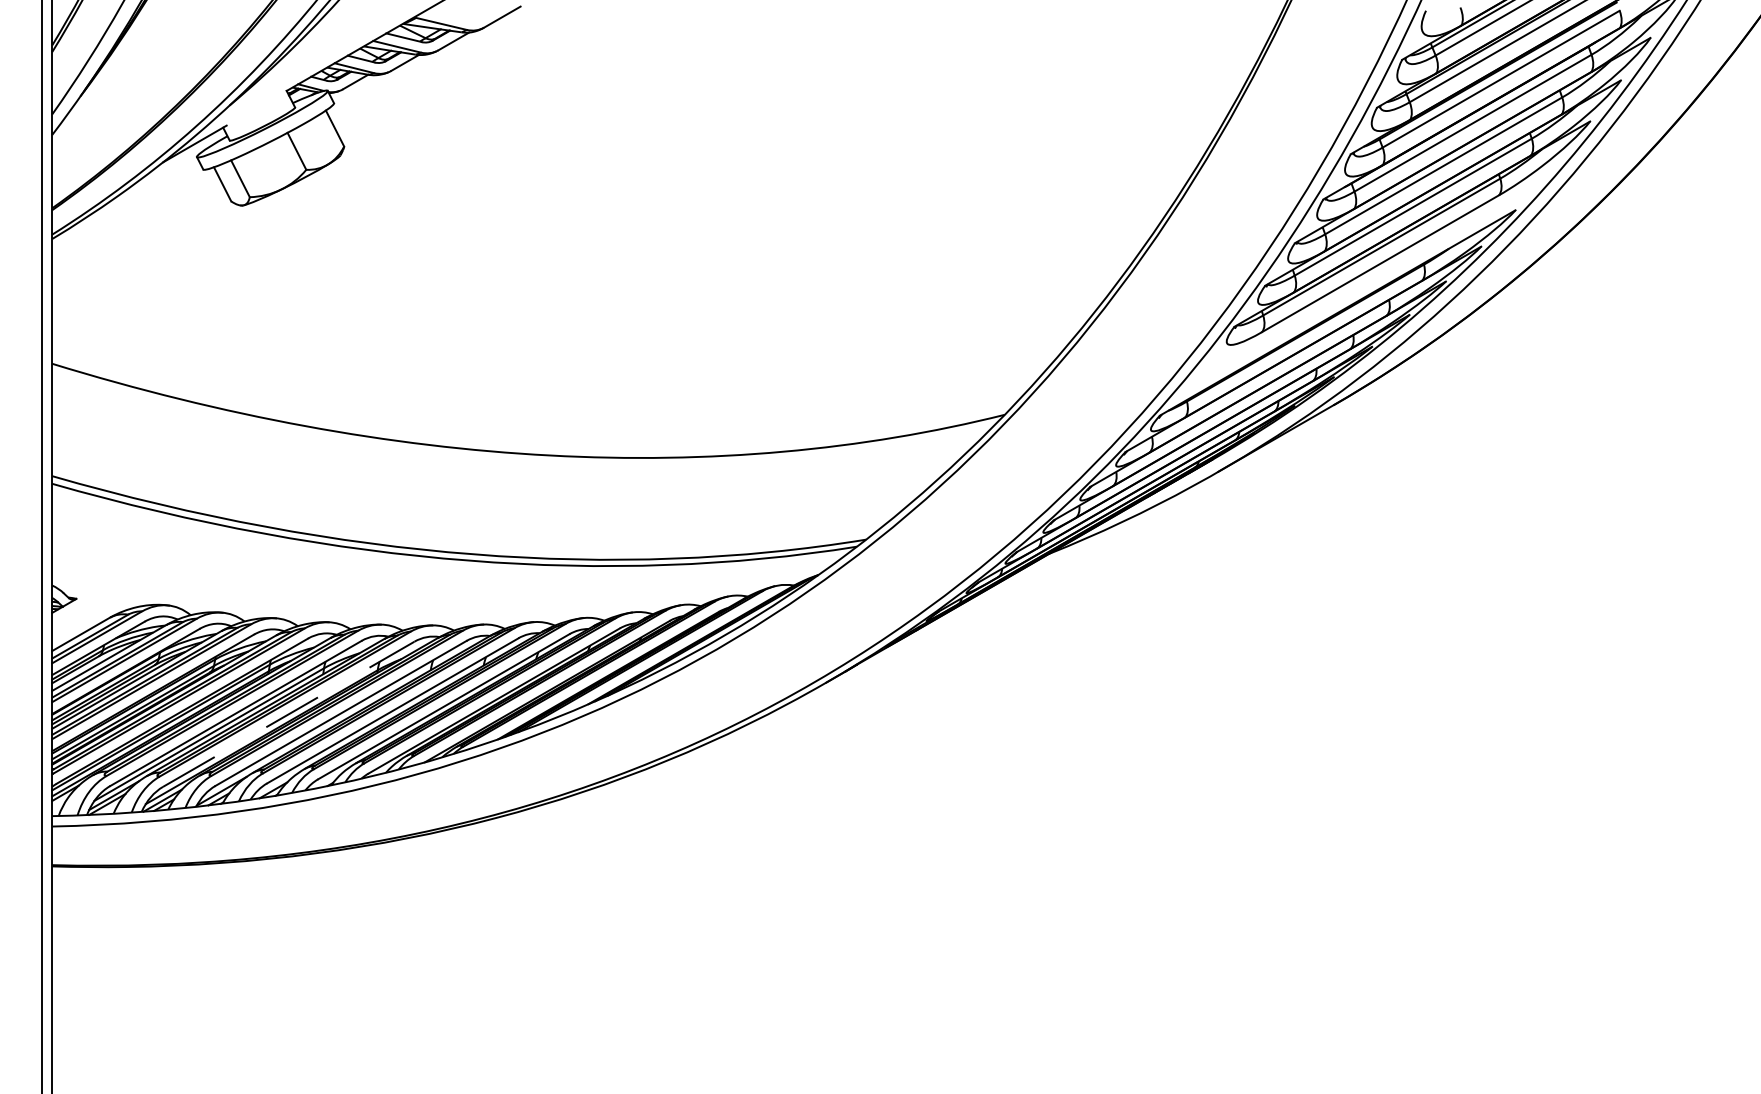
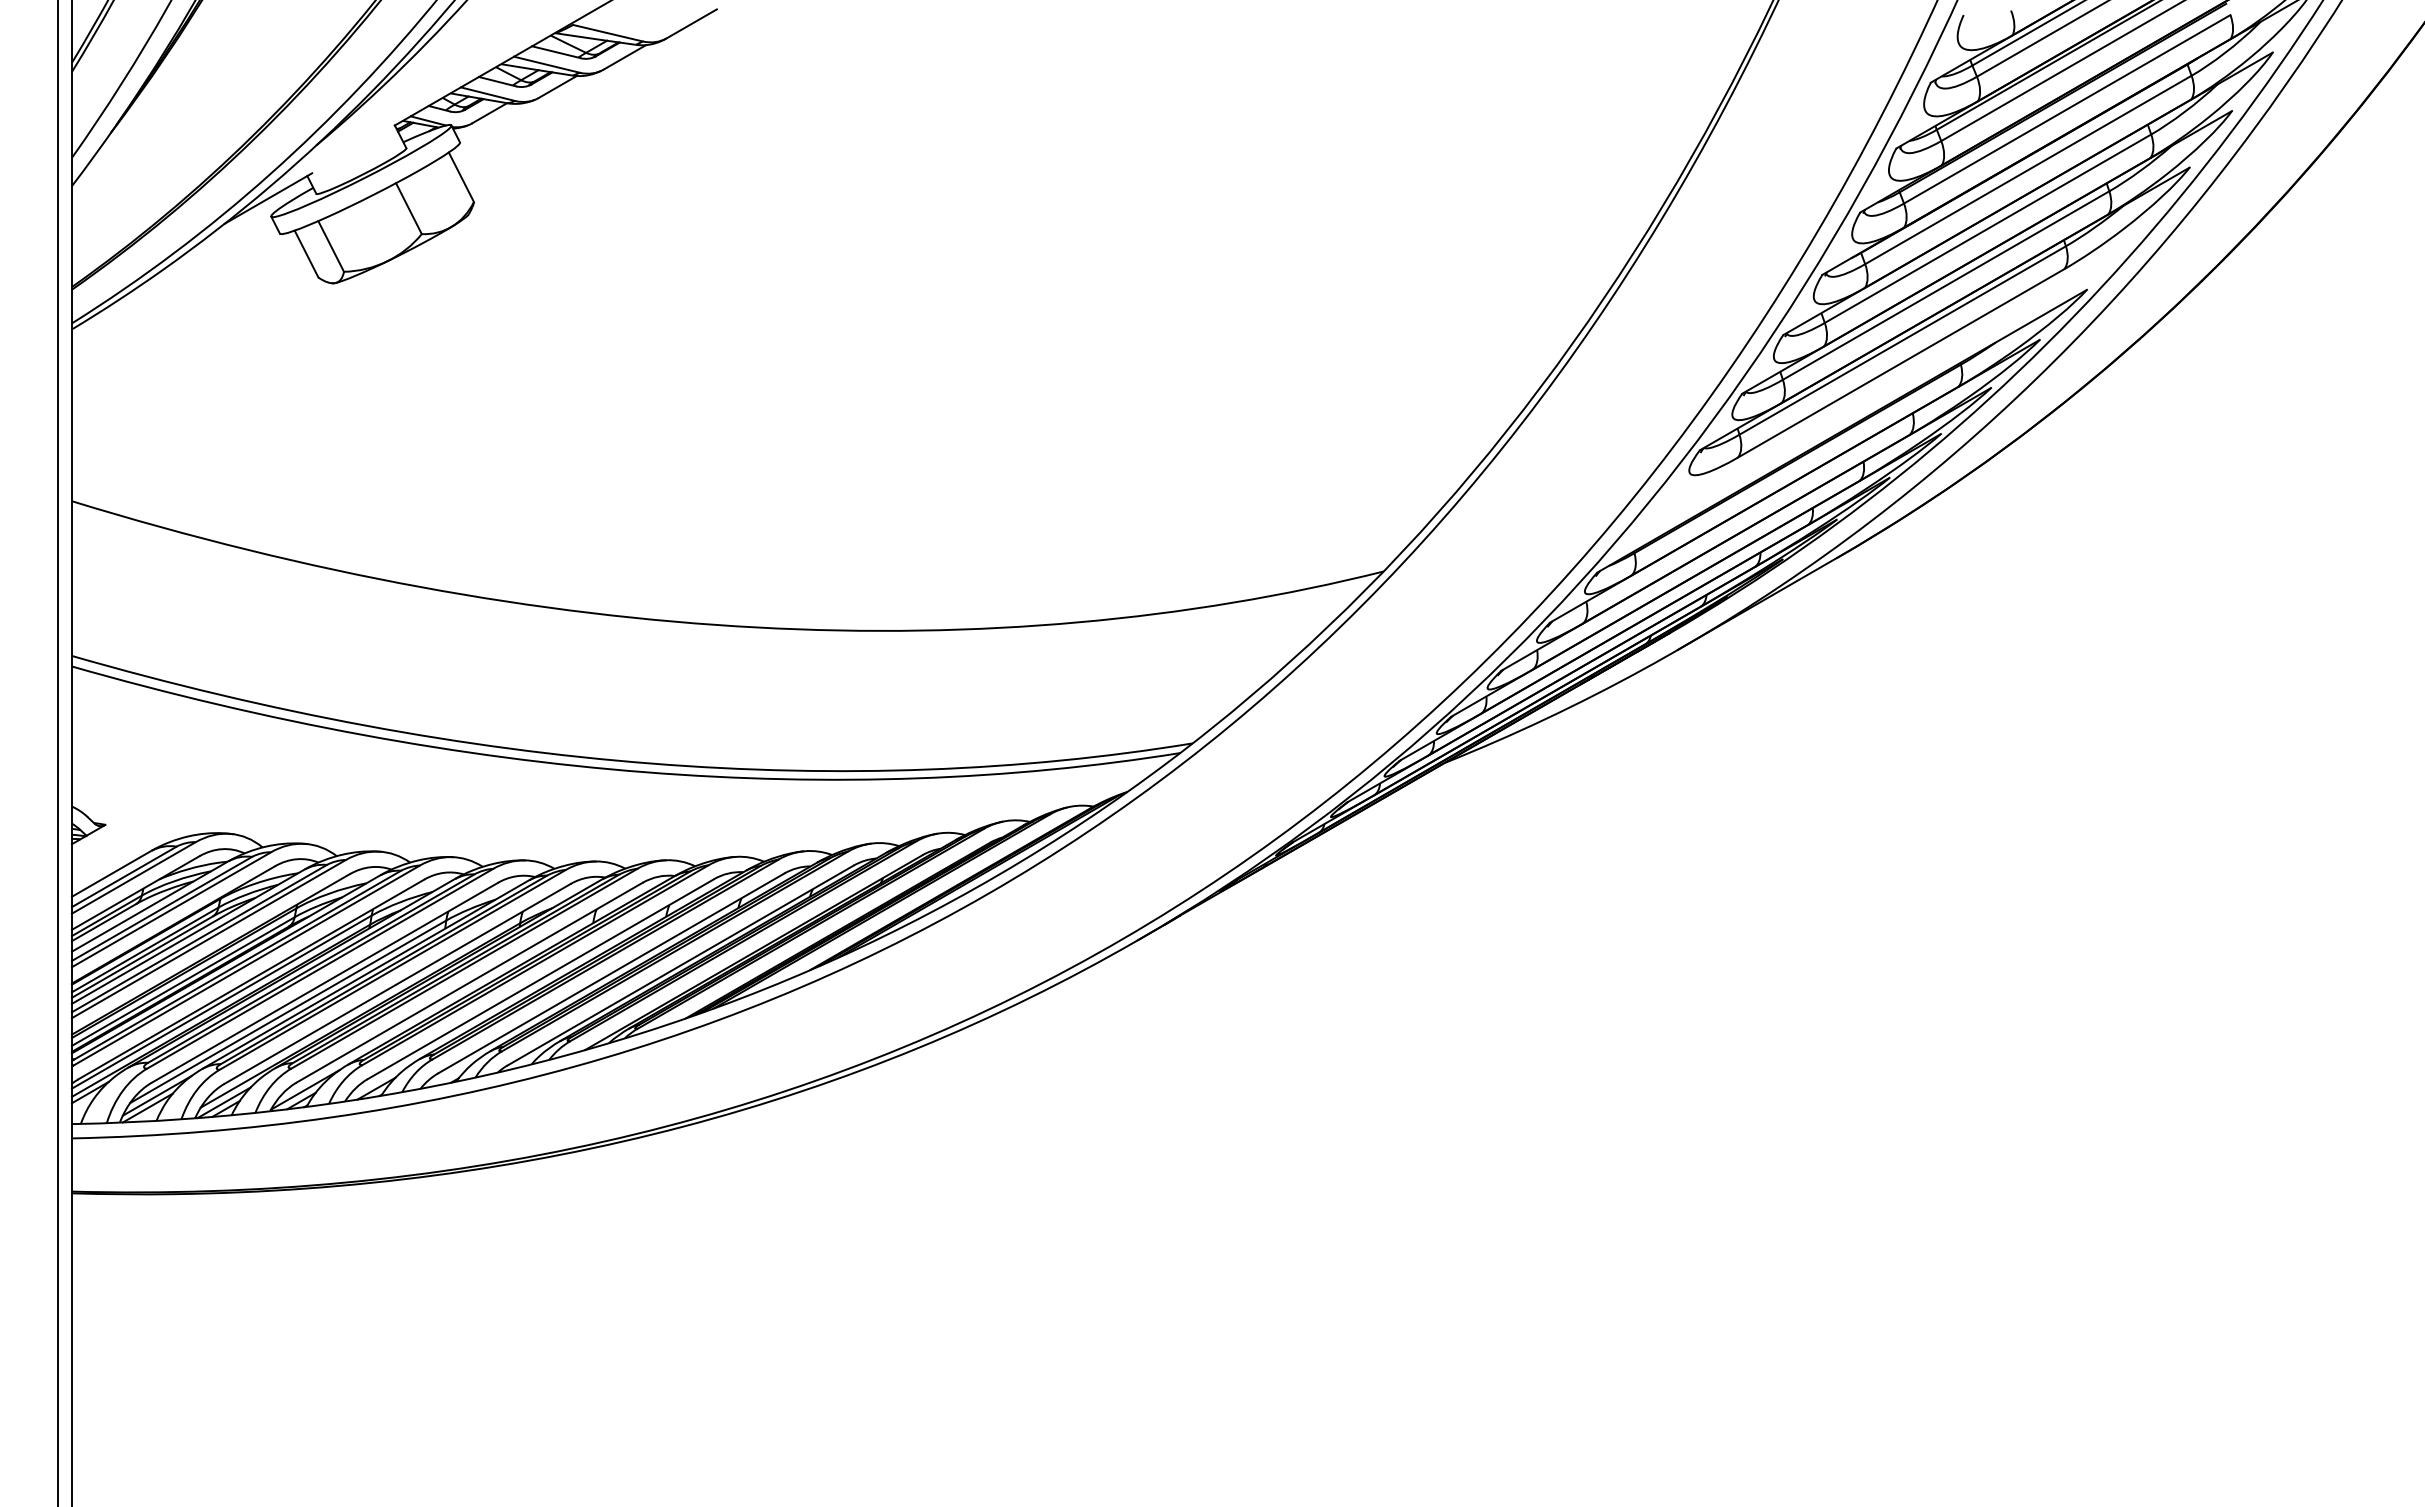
line: (288, 714) -> (397, 983), dashed -> solid

